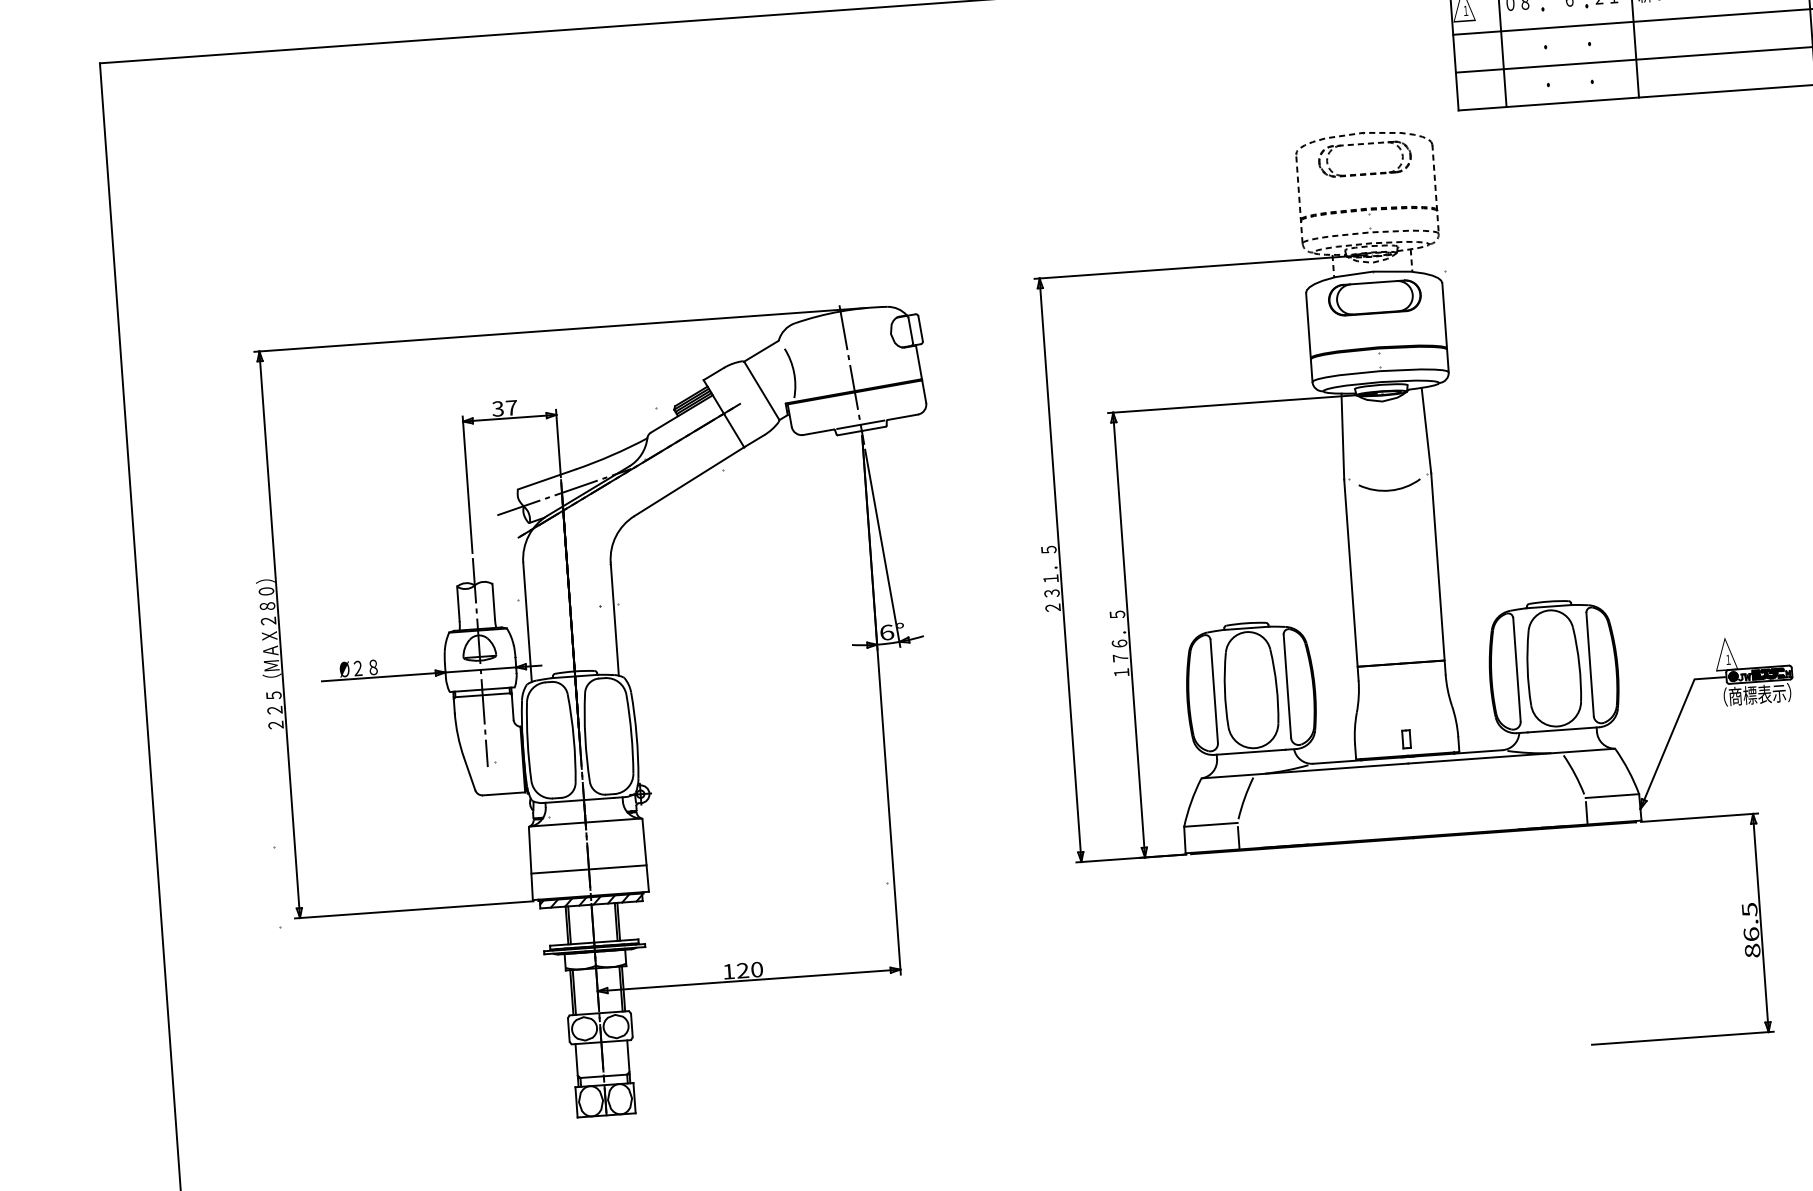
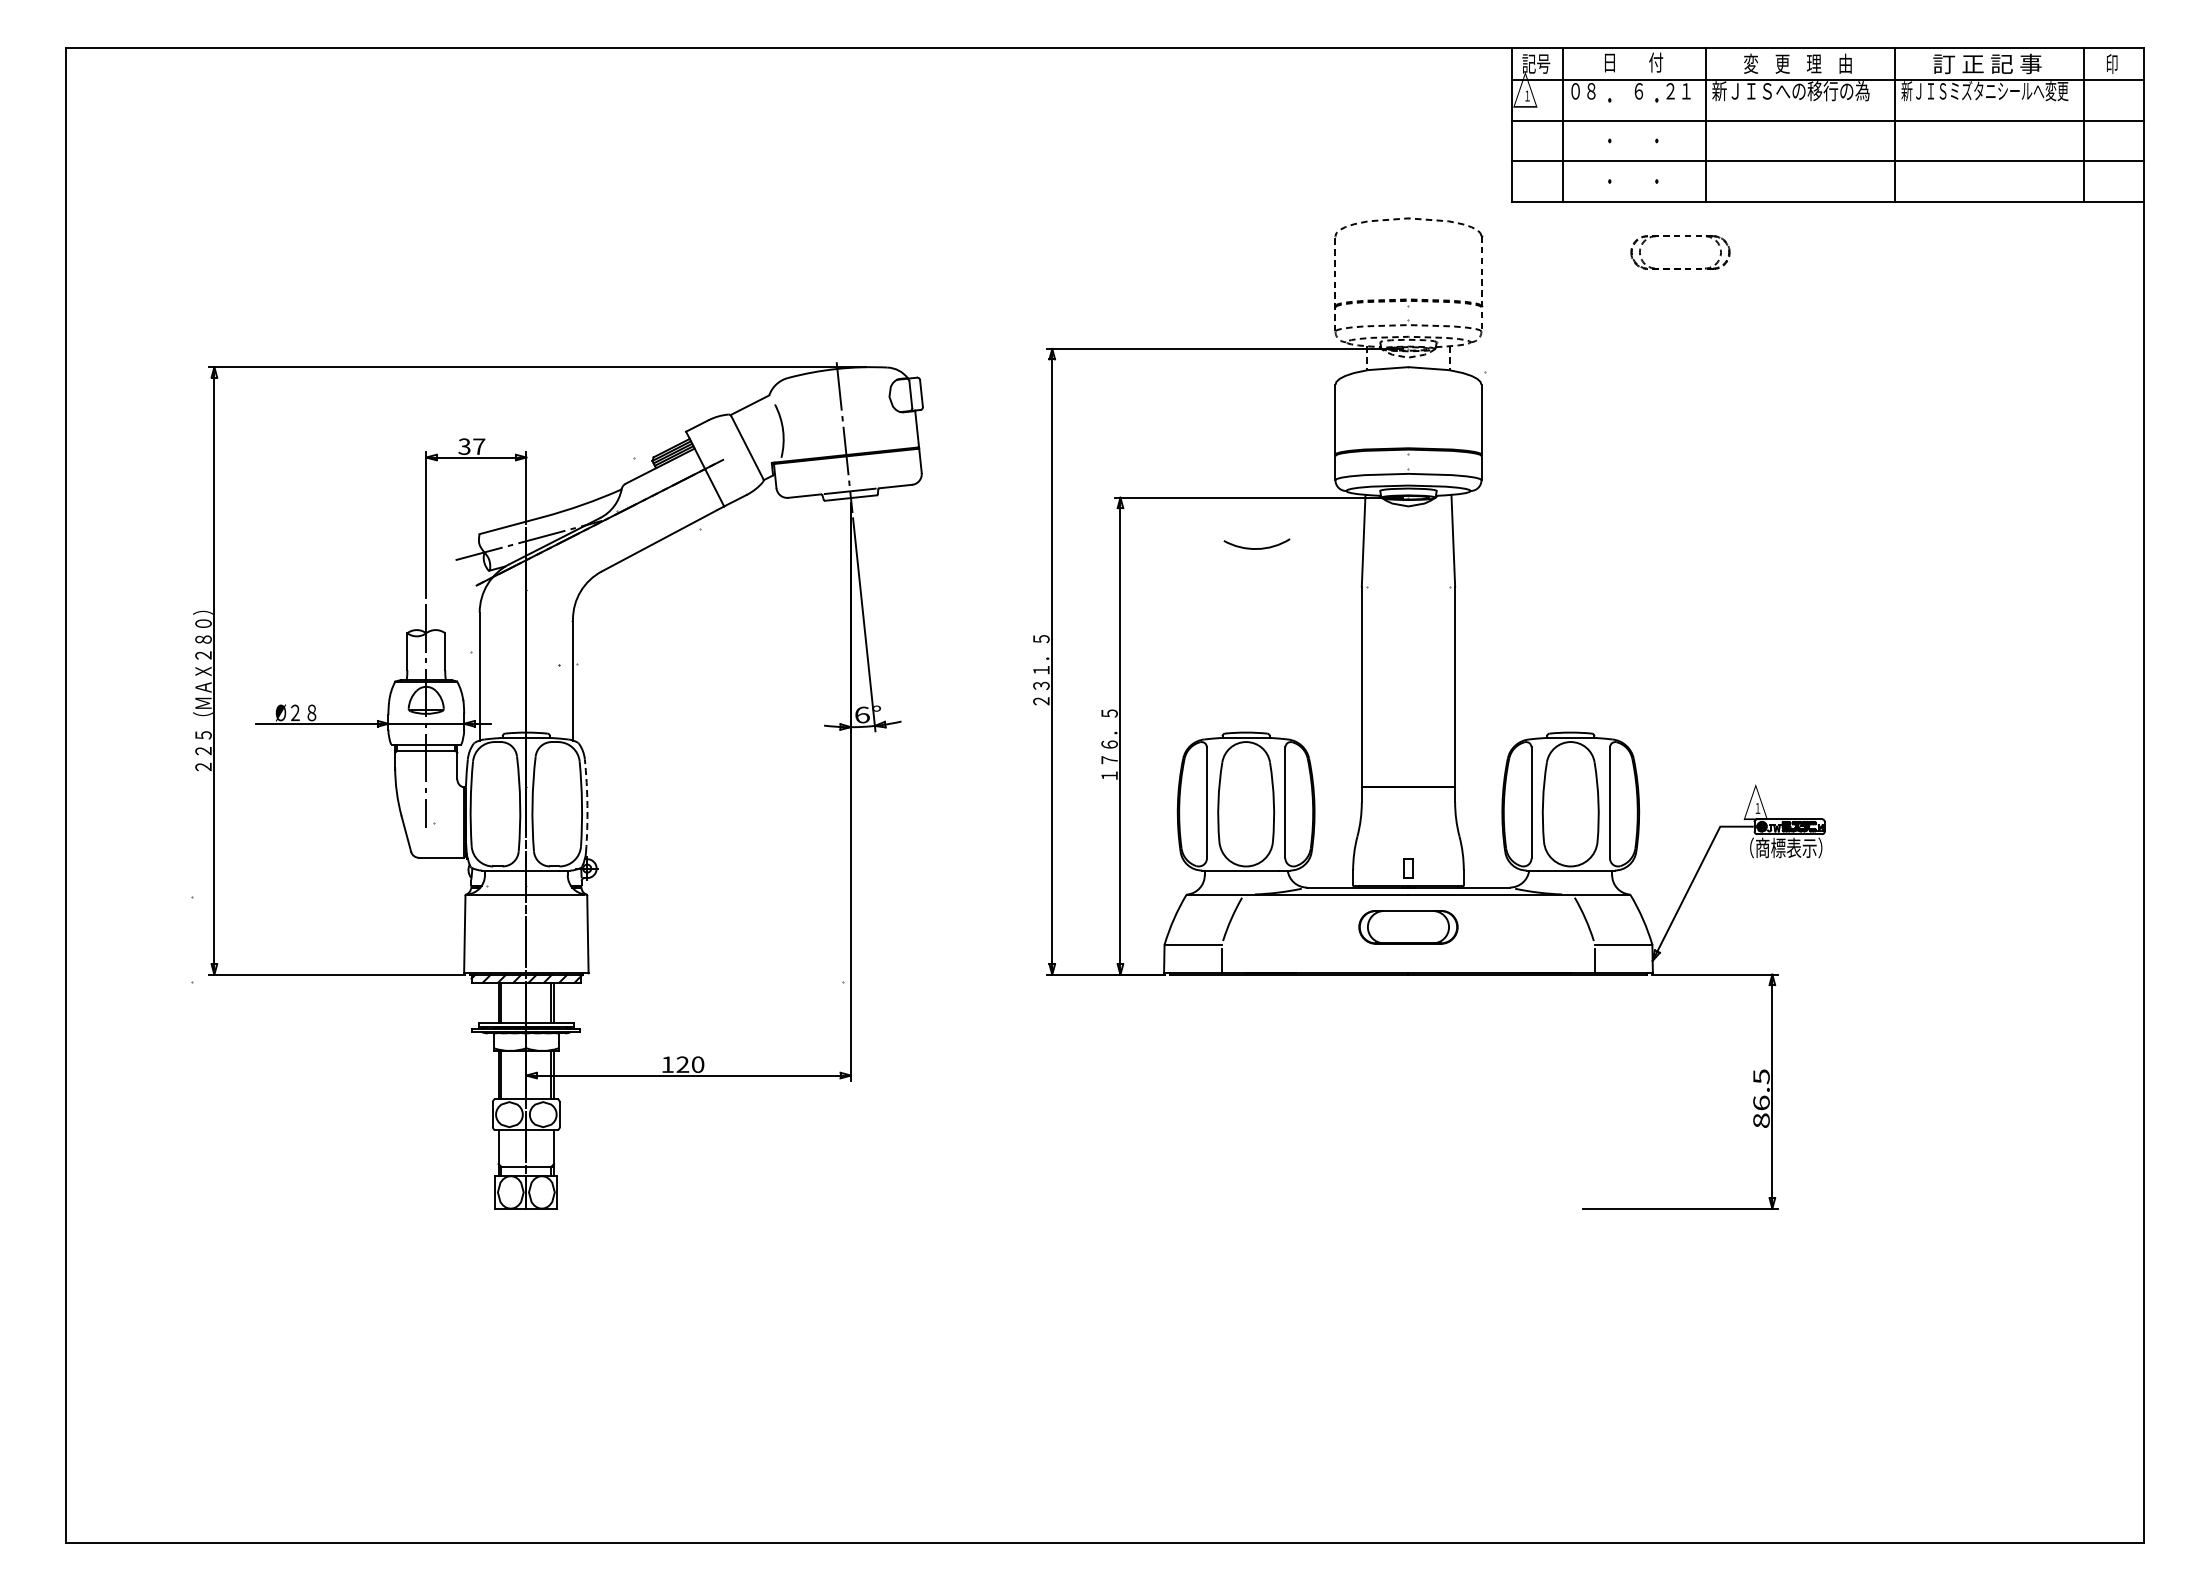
part: (1366, 174) -> (1680, 268), moved
part: (1374, 298) -> (1408, 927), moved
arc: (1389, 490) -> (1256, 548), moved
arc: (636, 735) -> (587, 805), solid -> dashed
line: (589, 869) -> (526, 944), removed

